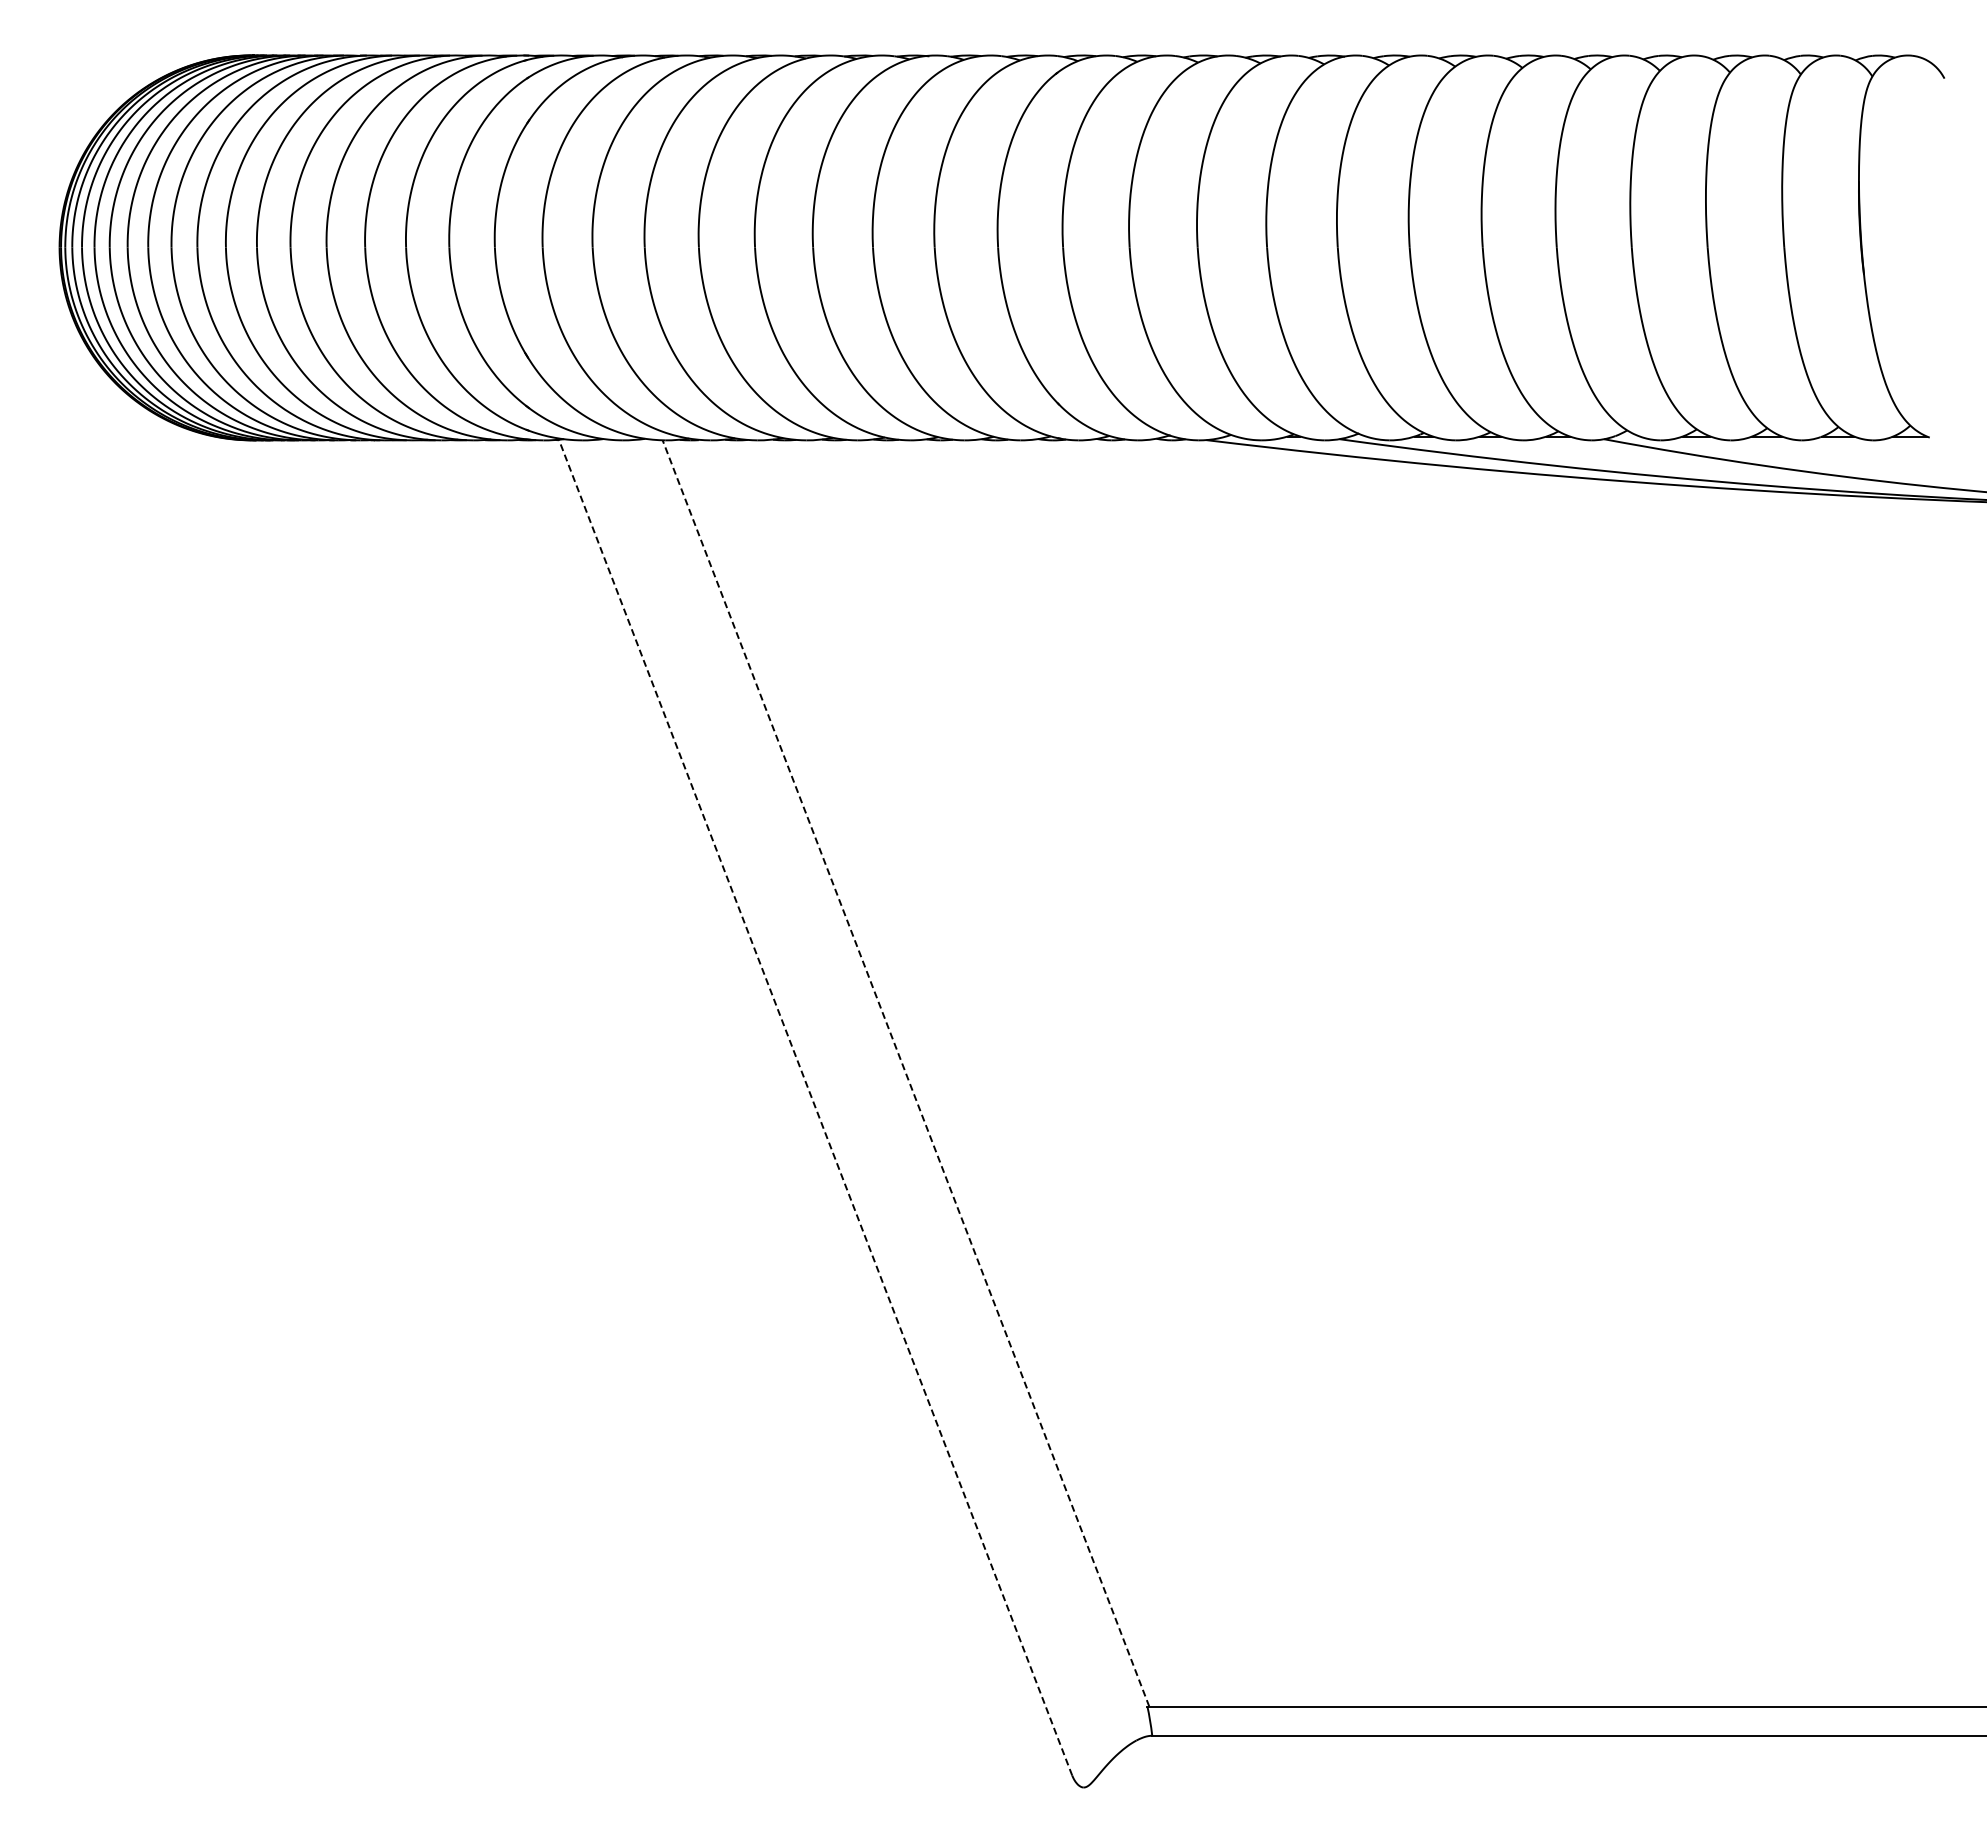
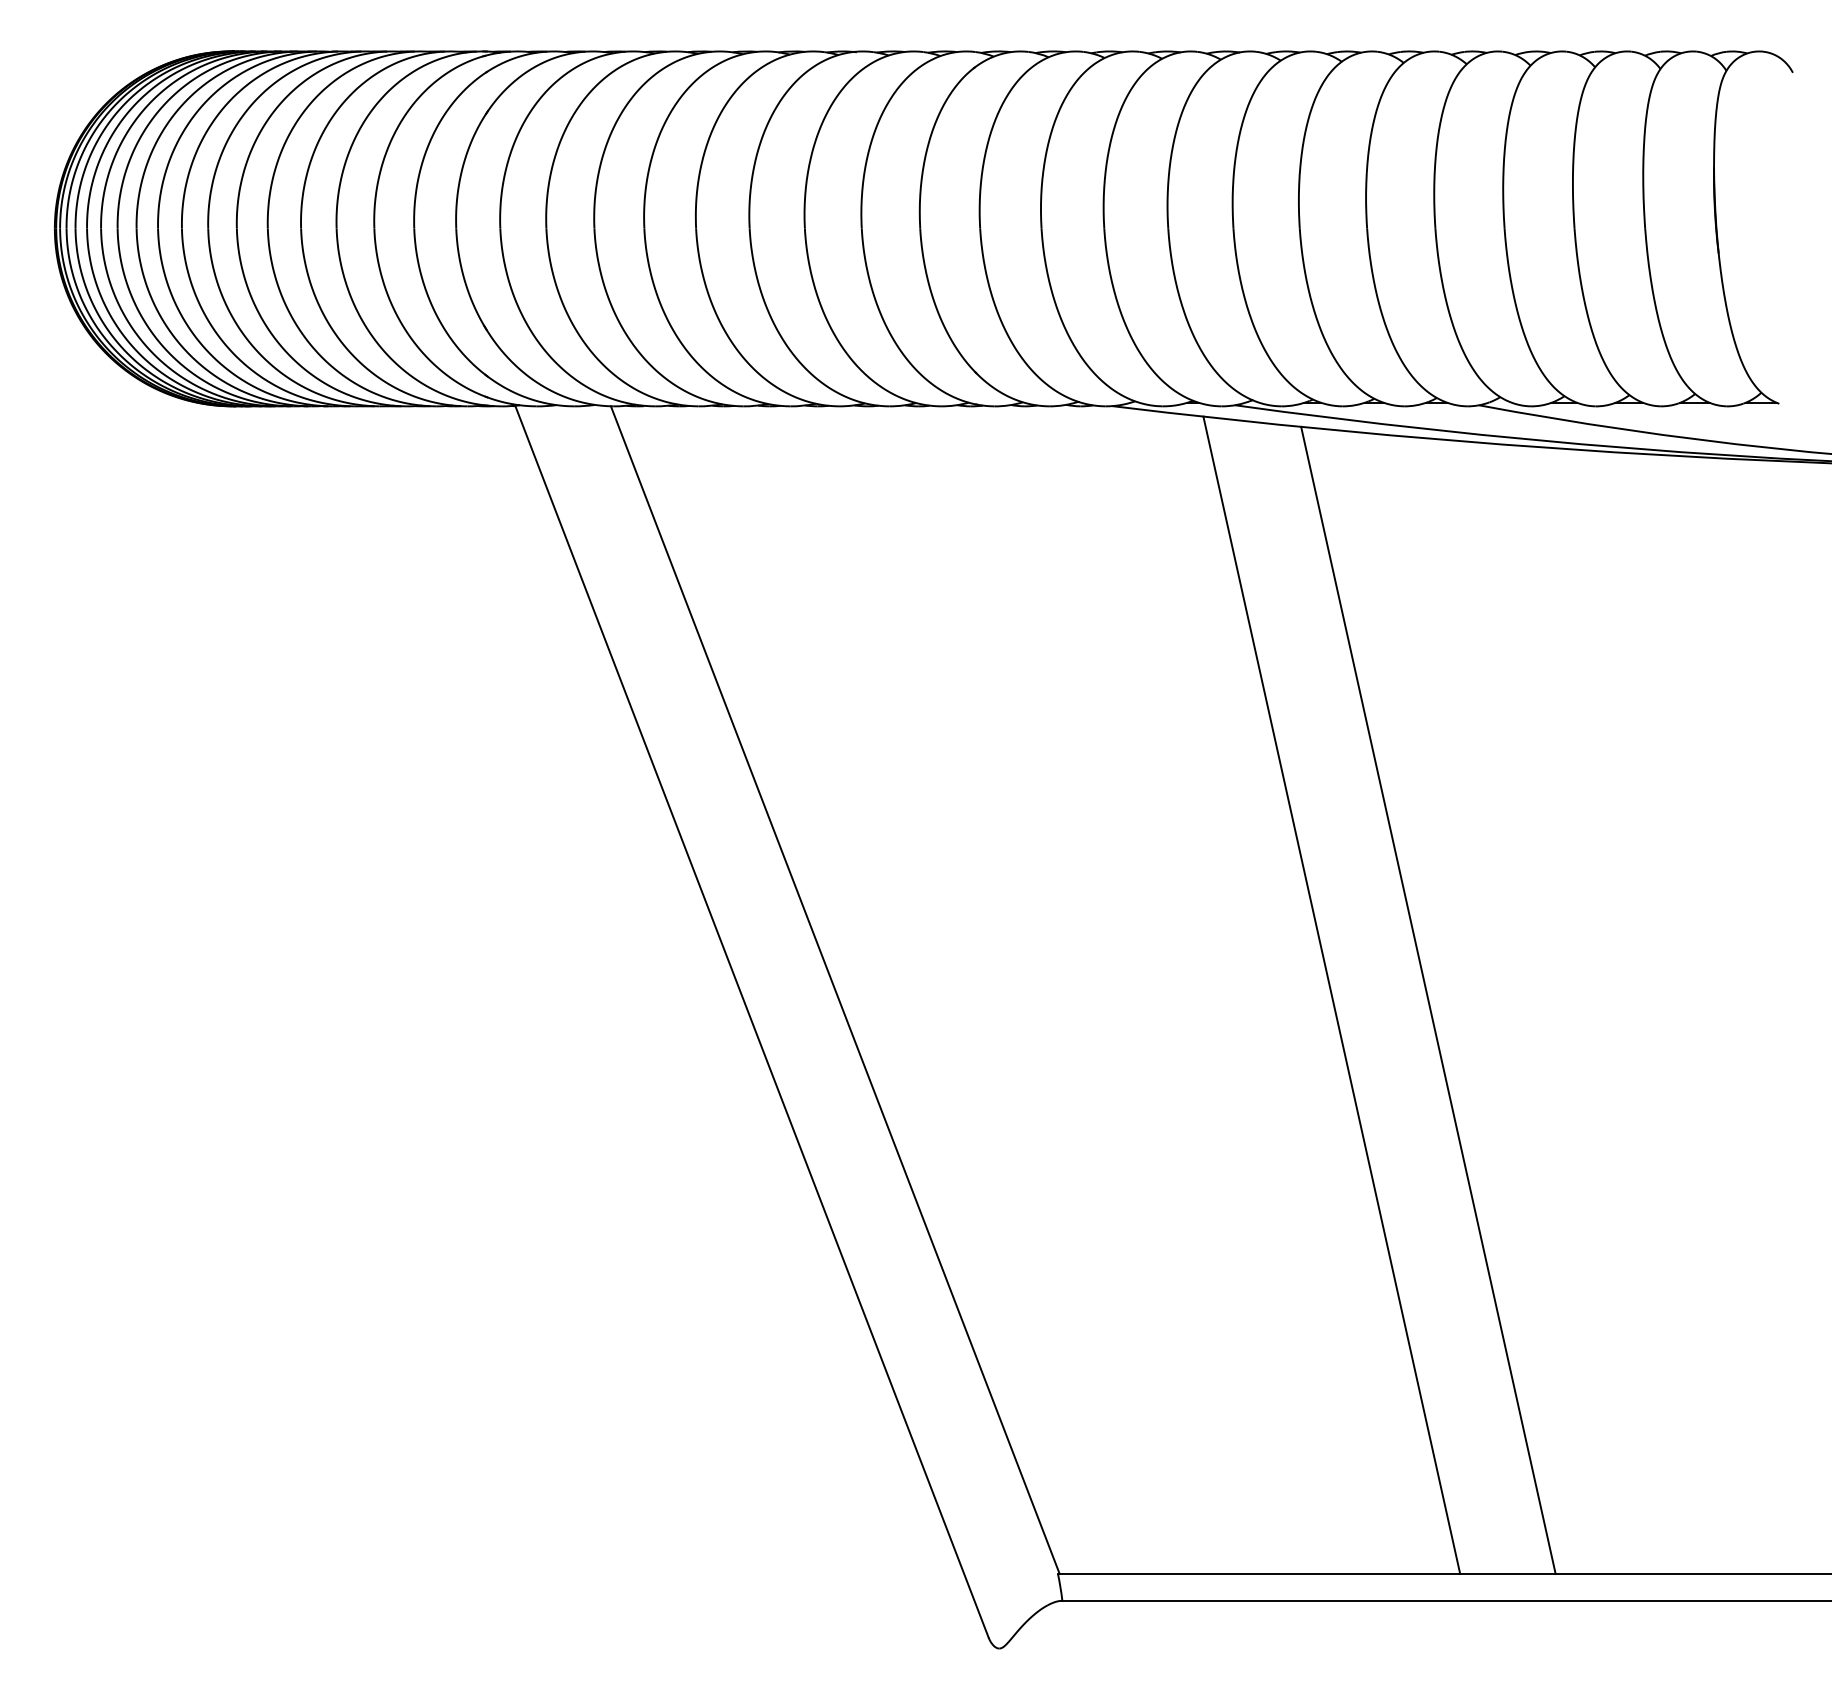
line: (905, 1073) -> (834, 990), dashed -> solid
line: (1444, 1078) -> (1331, 994), added
line: (1549, 1084) -> (1428, 1000), added
line: (815, 1107) -> (751, 1021), dashed -> solid

